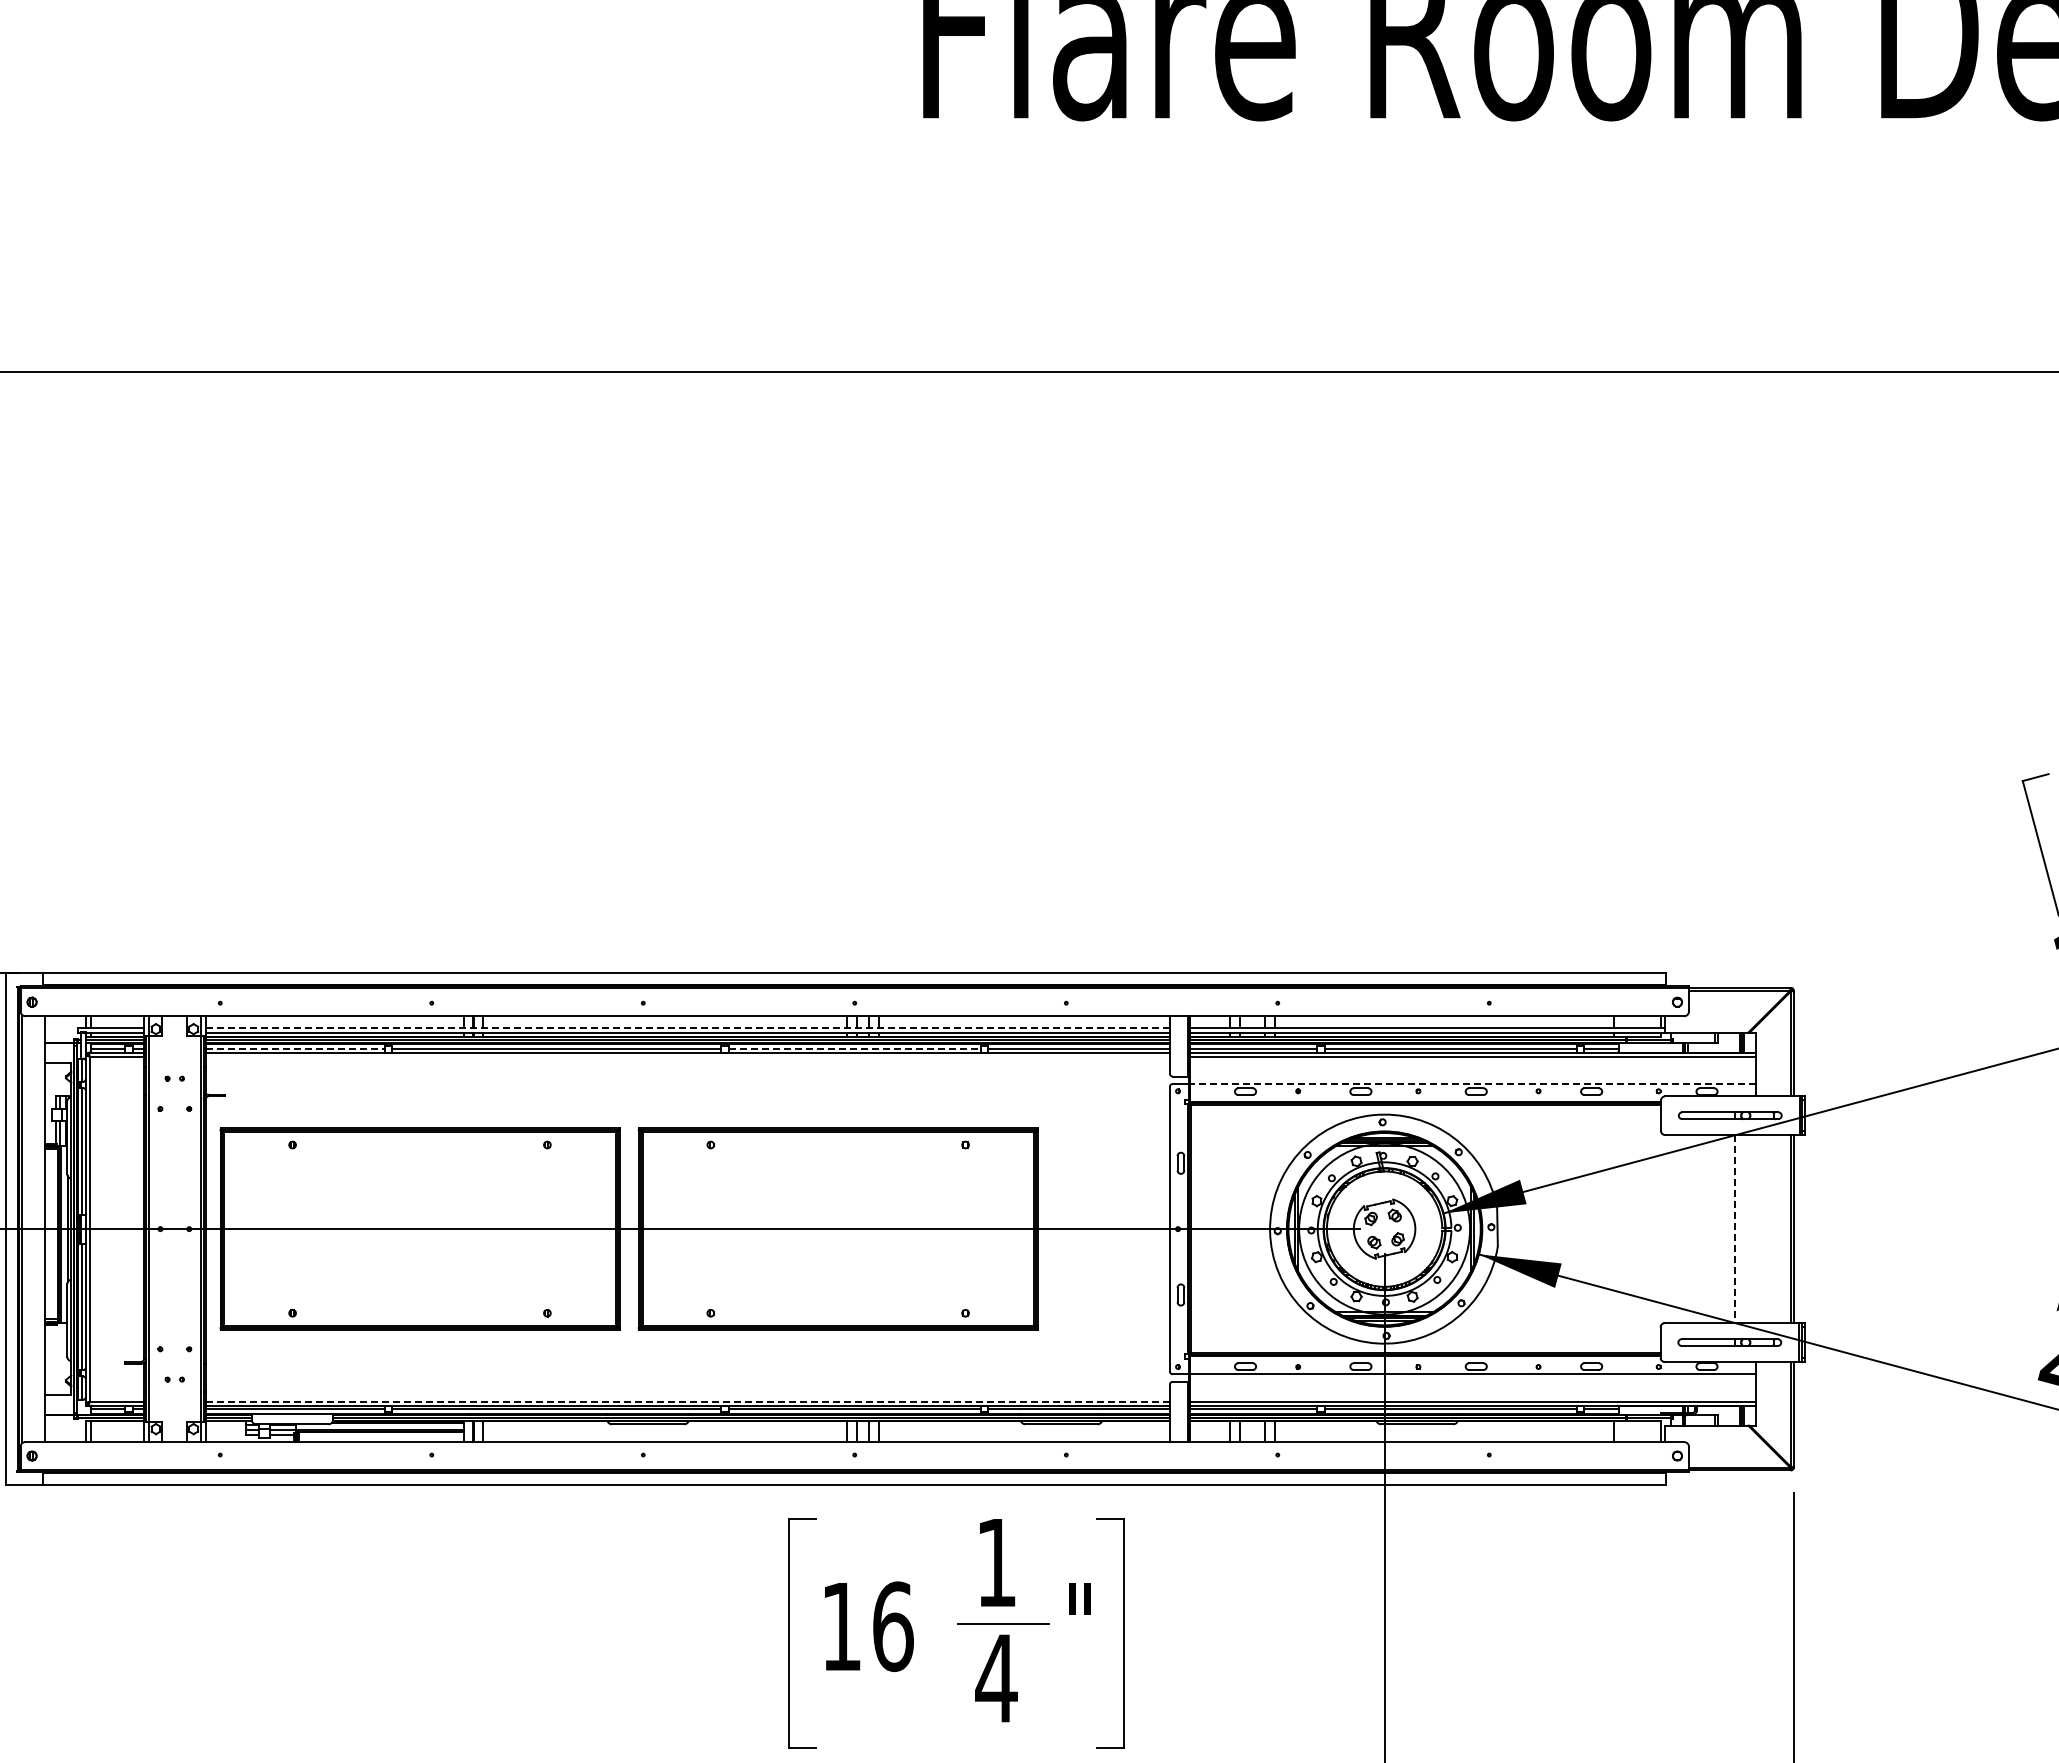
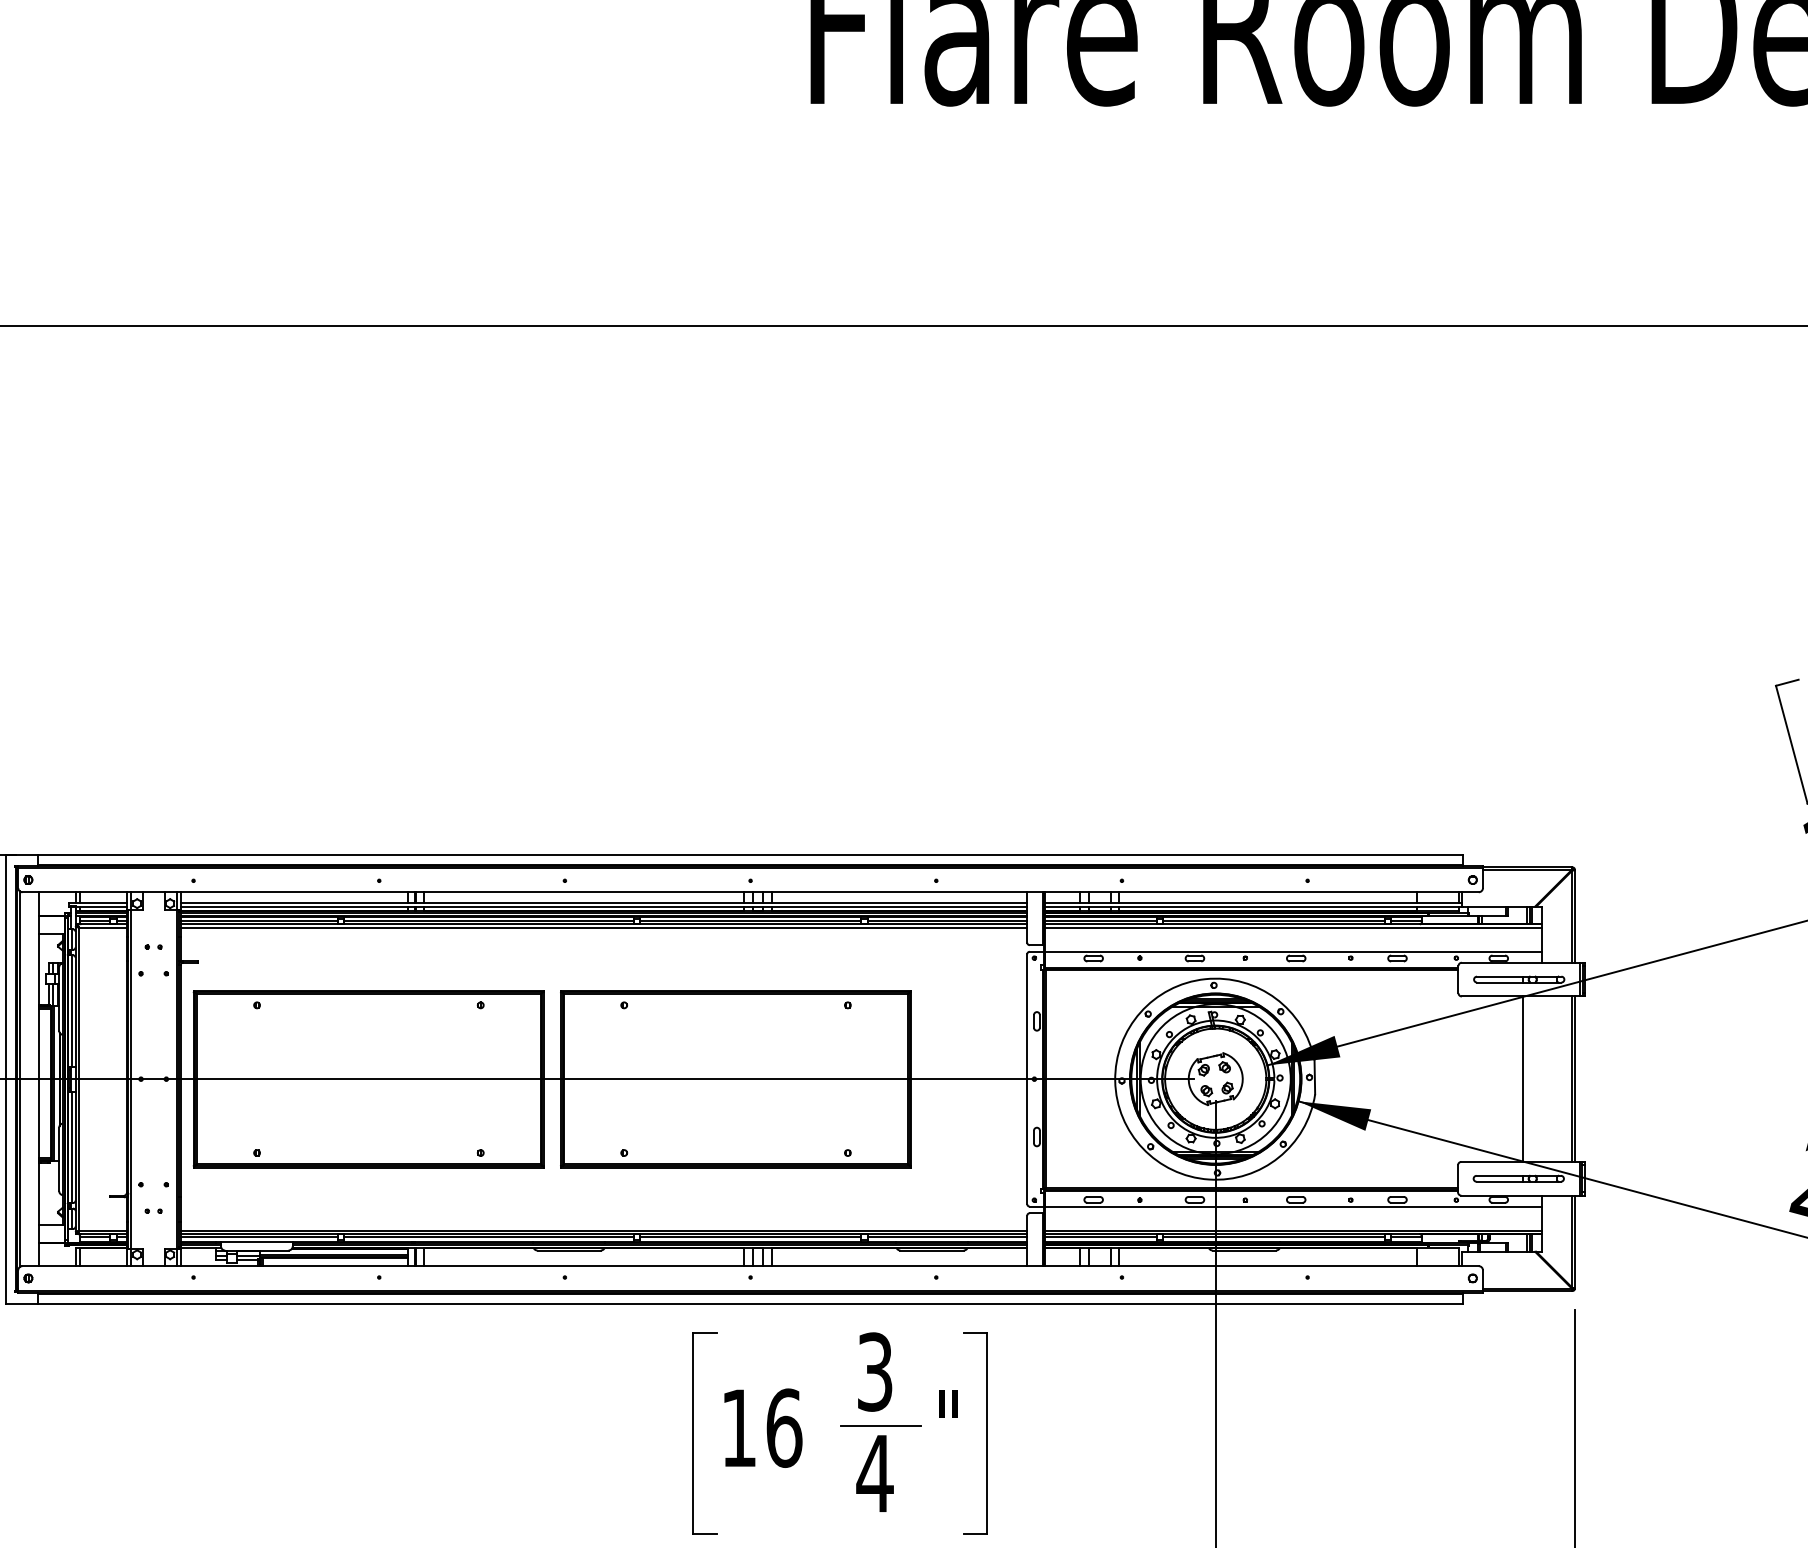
line: (687, 1028) -> (603, 903), dashed -> solid
line: (295, 1048) -> (259, 920), dashed -> solid
line: (855, 1048) -> (751, 920), dashed -> solid
line: (687, 1056) -> (603, 927), added
line: (1472, 1083) -> (1292, 951), dashed -> solid
line: (1734, 1229) -> (1522, 1079), dashed -> solid
line: (688, 1401) -> (604, 1230), dashed -> solid
text: (996, 1562) -> (875, 1371), 1 -> 3

